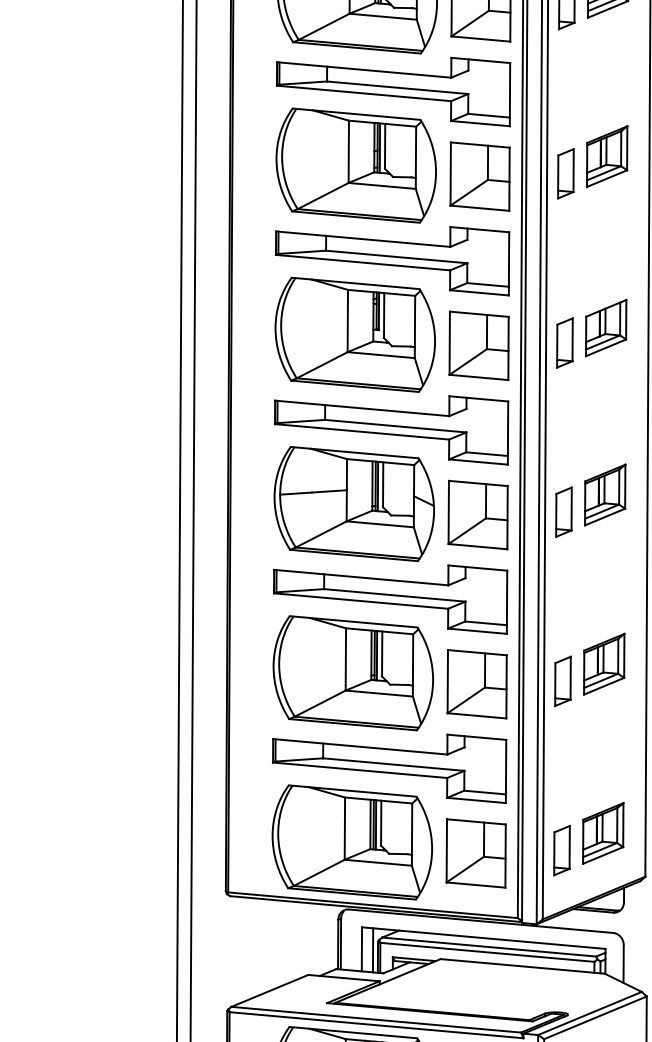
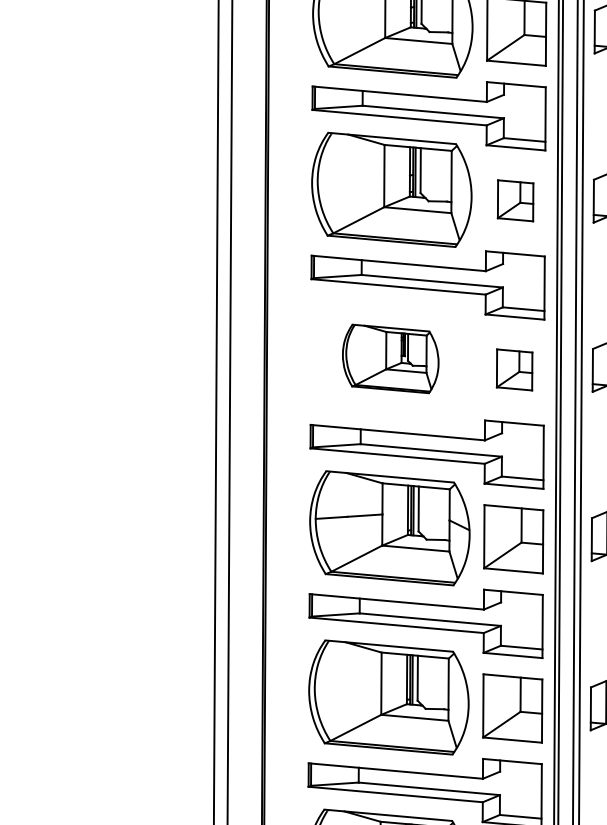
part: (479, 176) -> (515, 200), size x0.6
part: (354, 334) -> (390, 358), size x0.6
part: (478, 345) -> (514, 369), size x0.6

